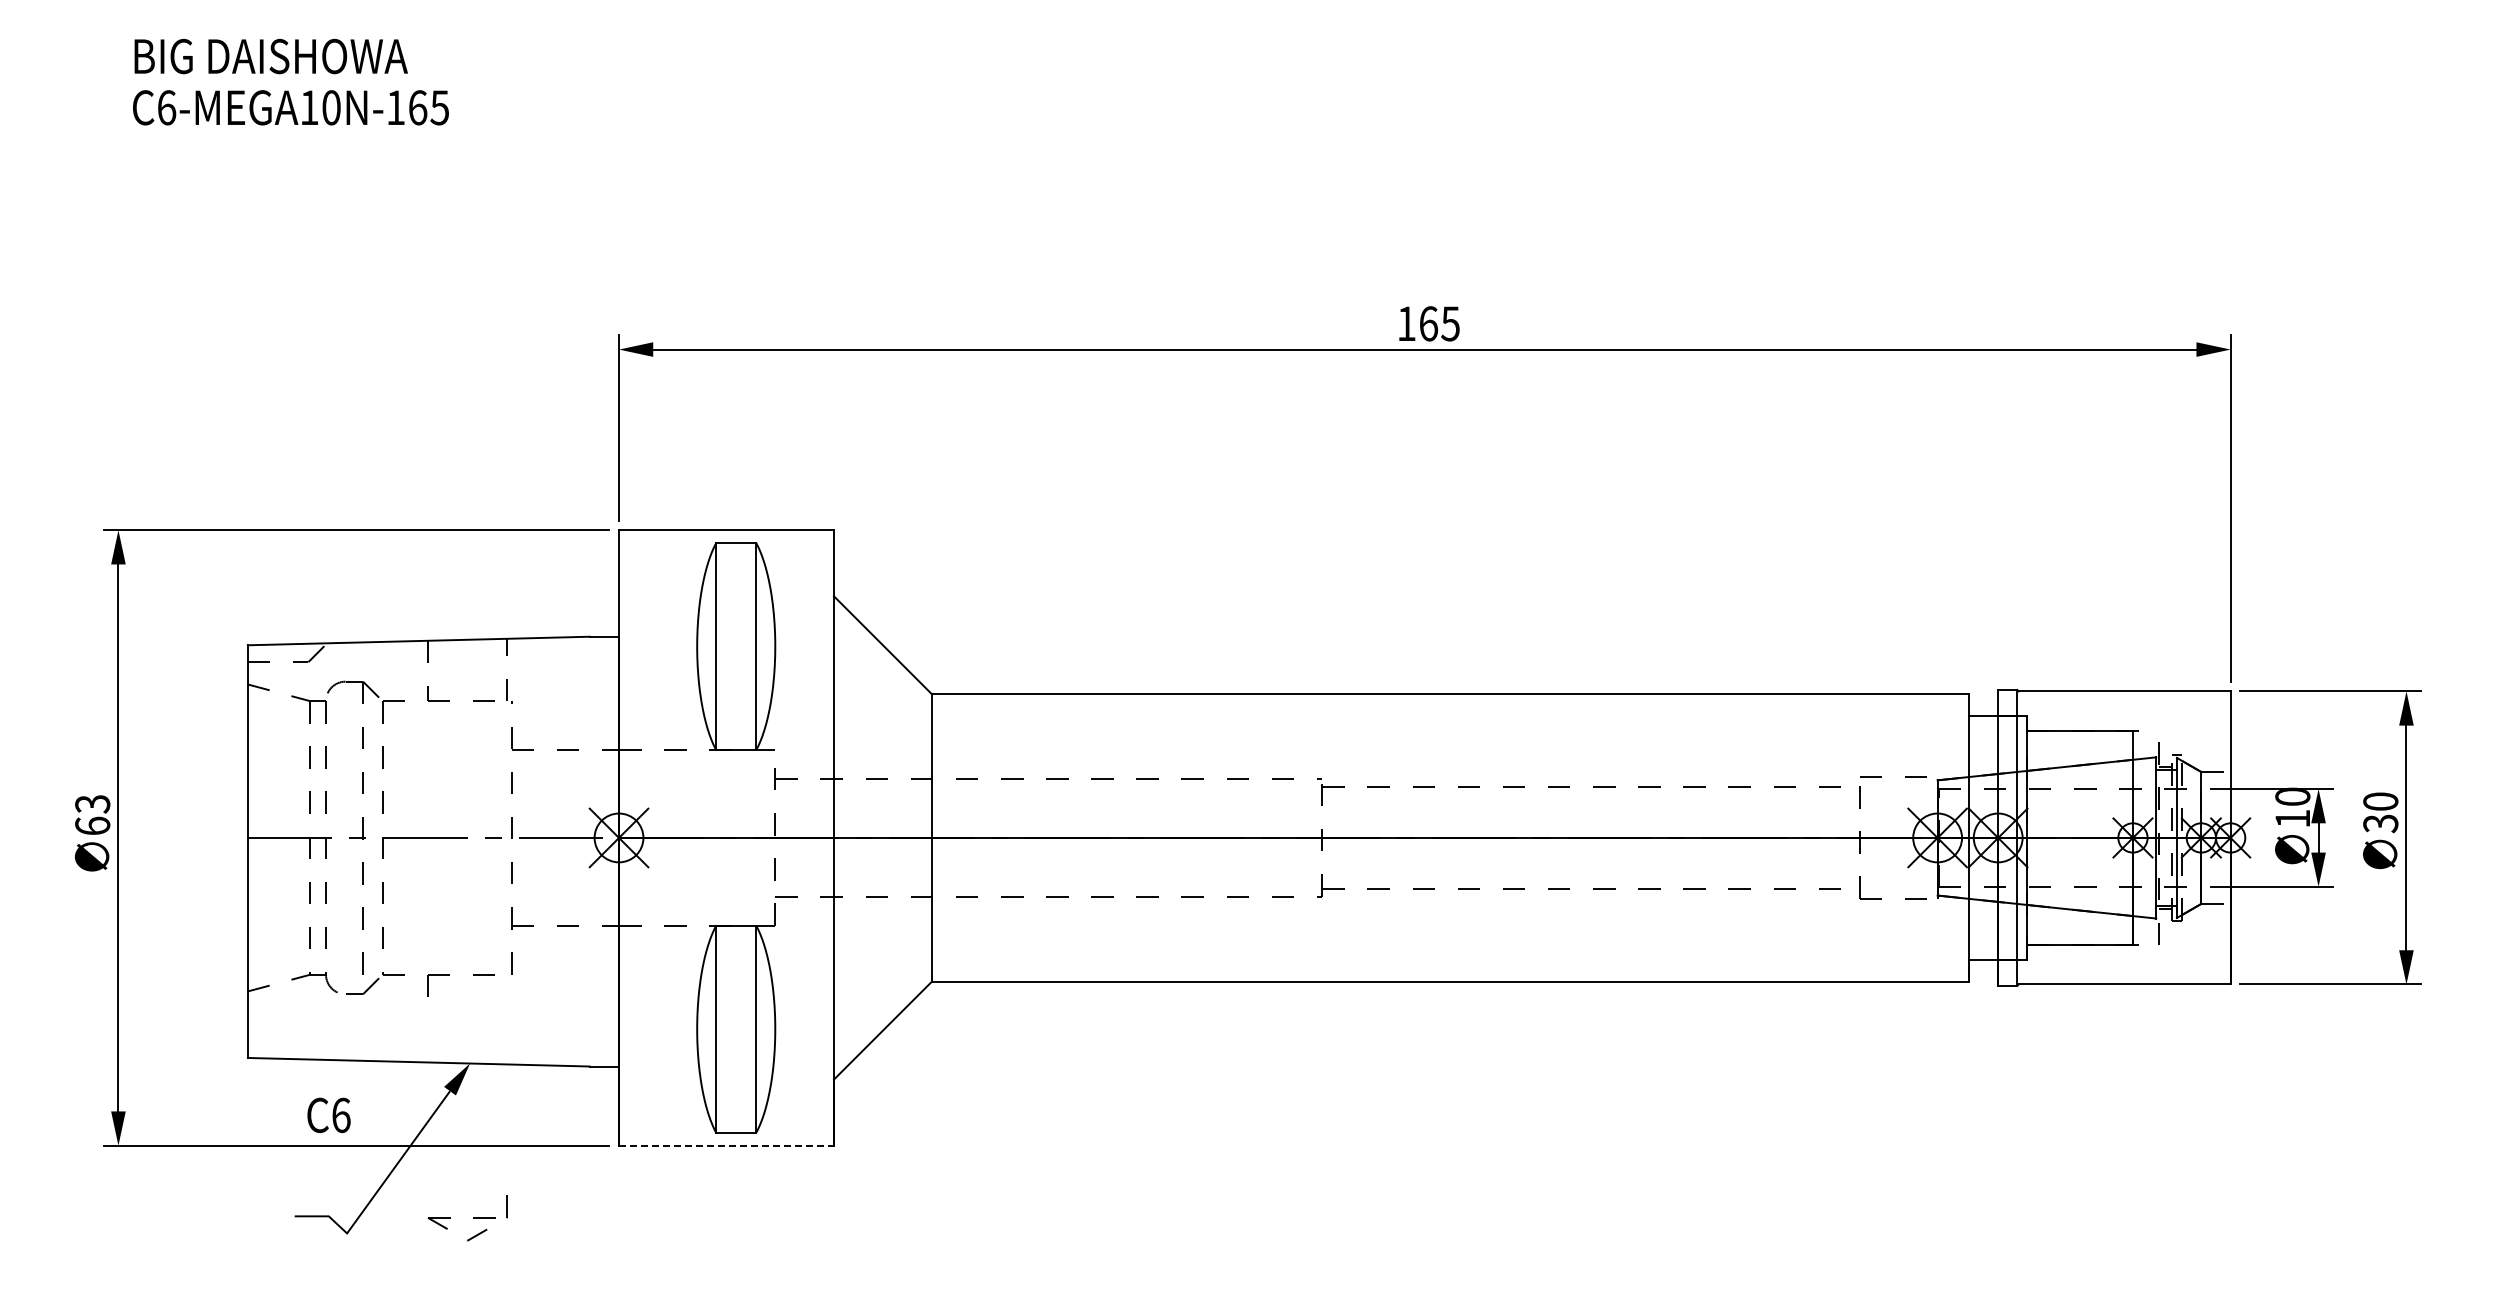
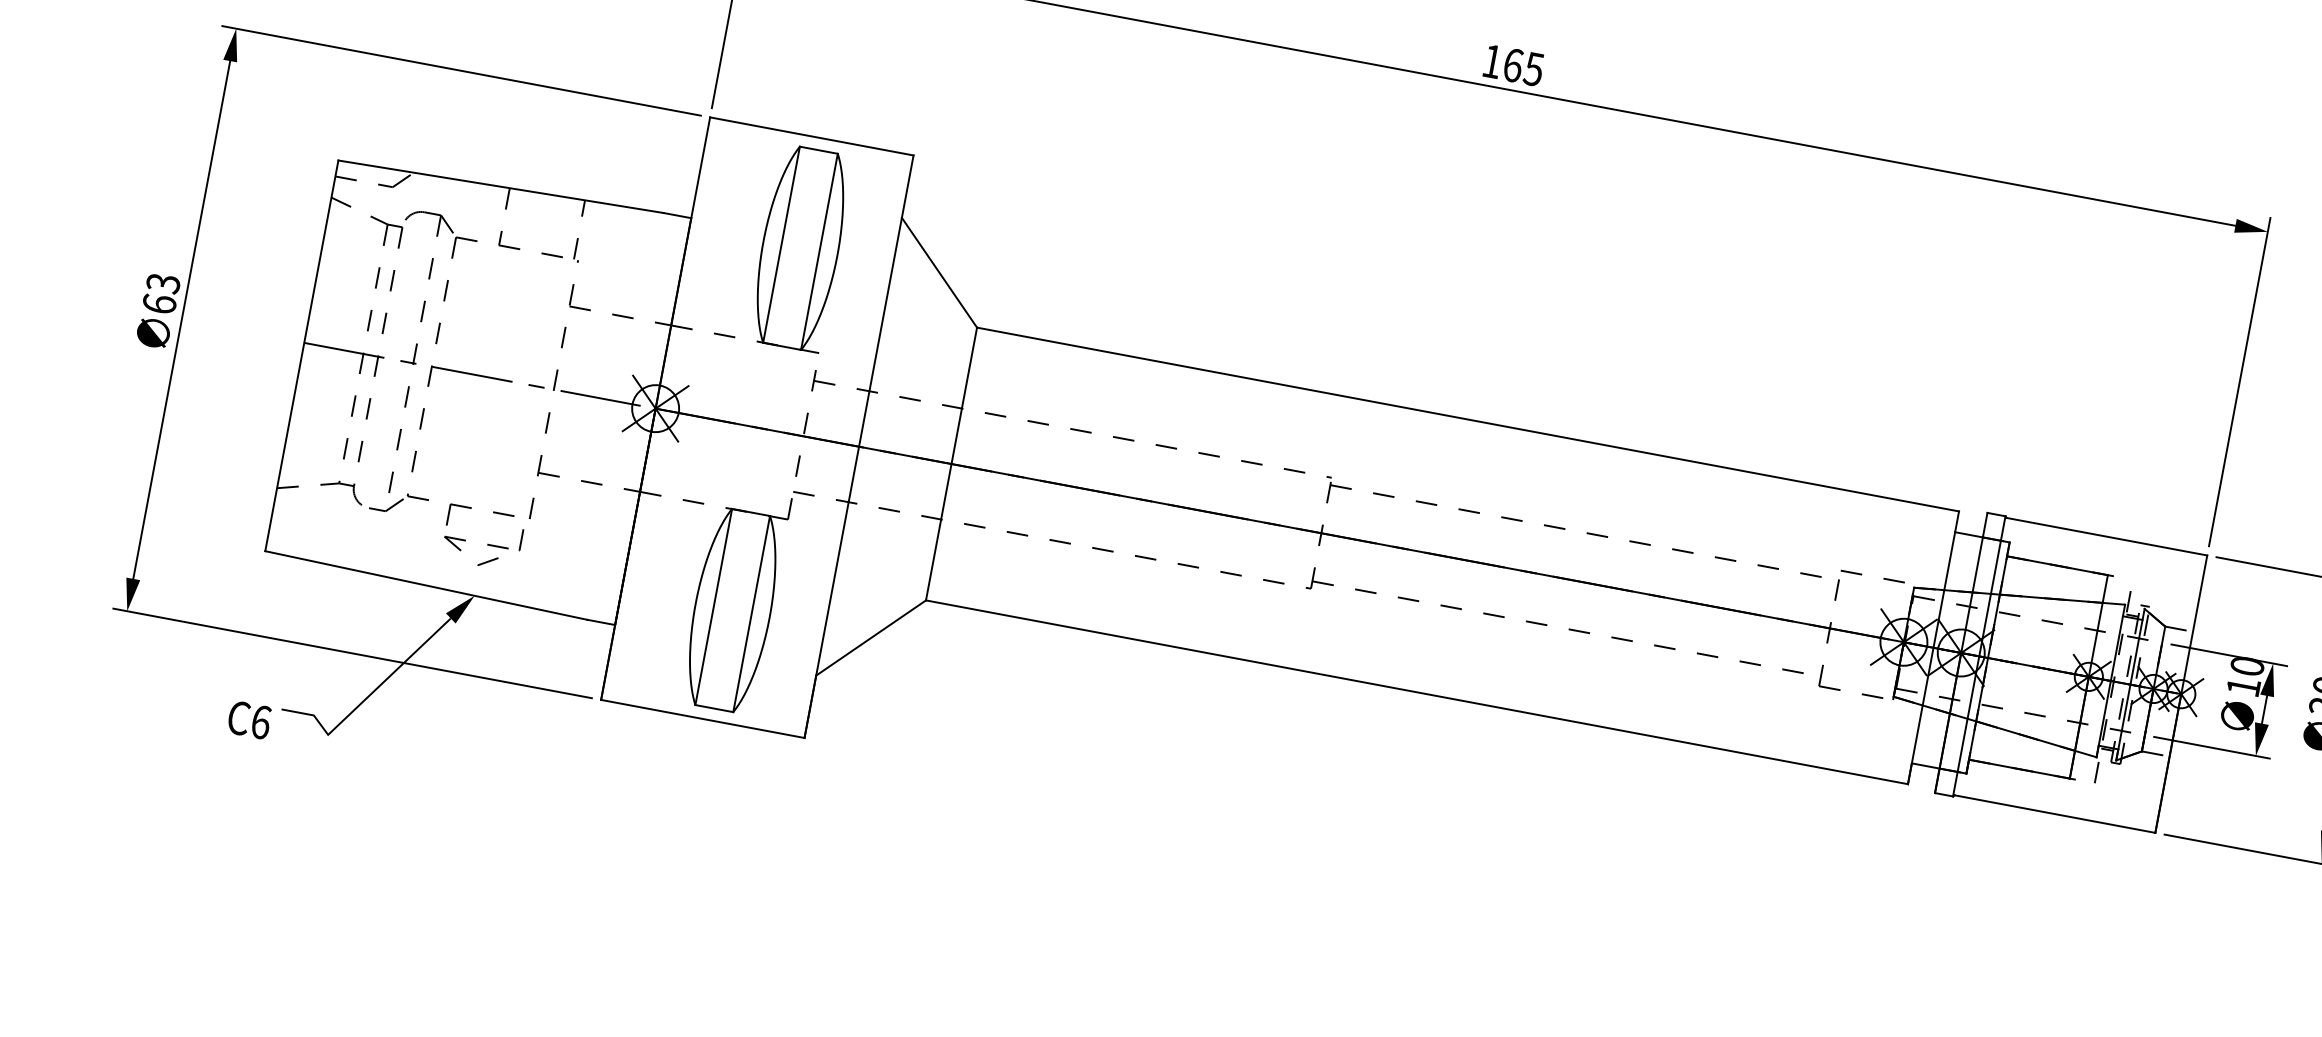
text: (328, 1115) -> (249, 720), moved
line: (726, 1145) -> (702, 718), dashed -> solid
part: (467, 1218) -> (481, 544), moved

